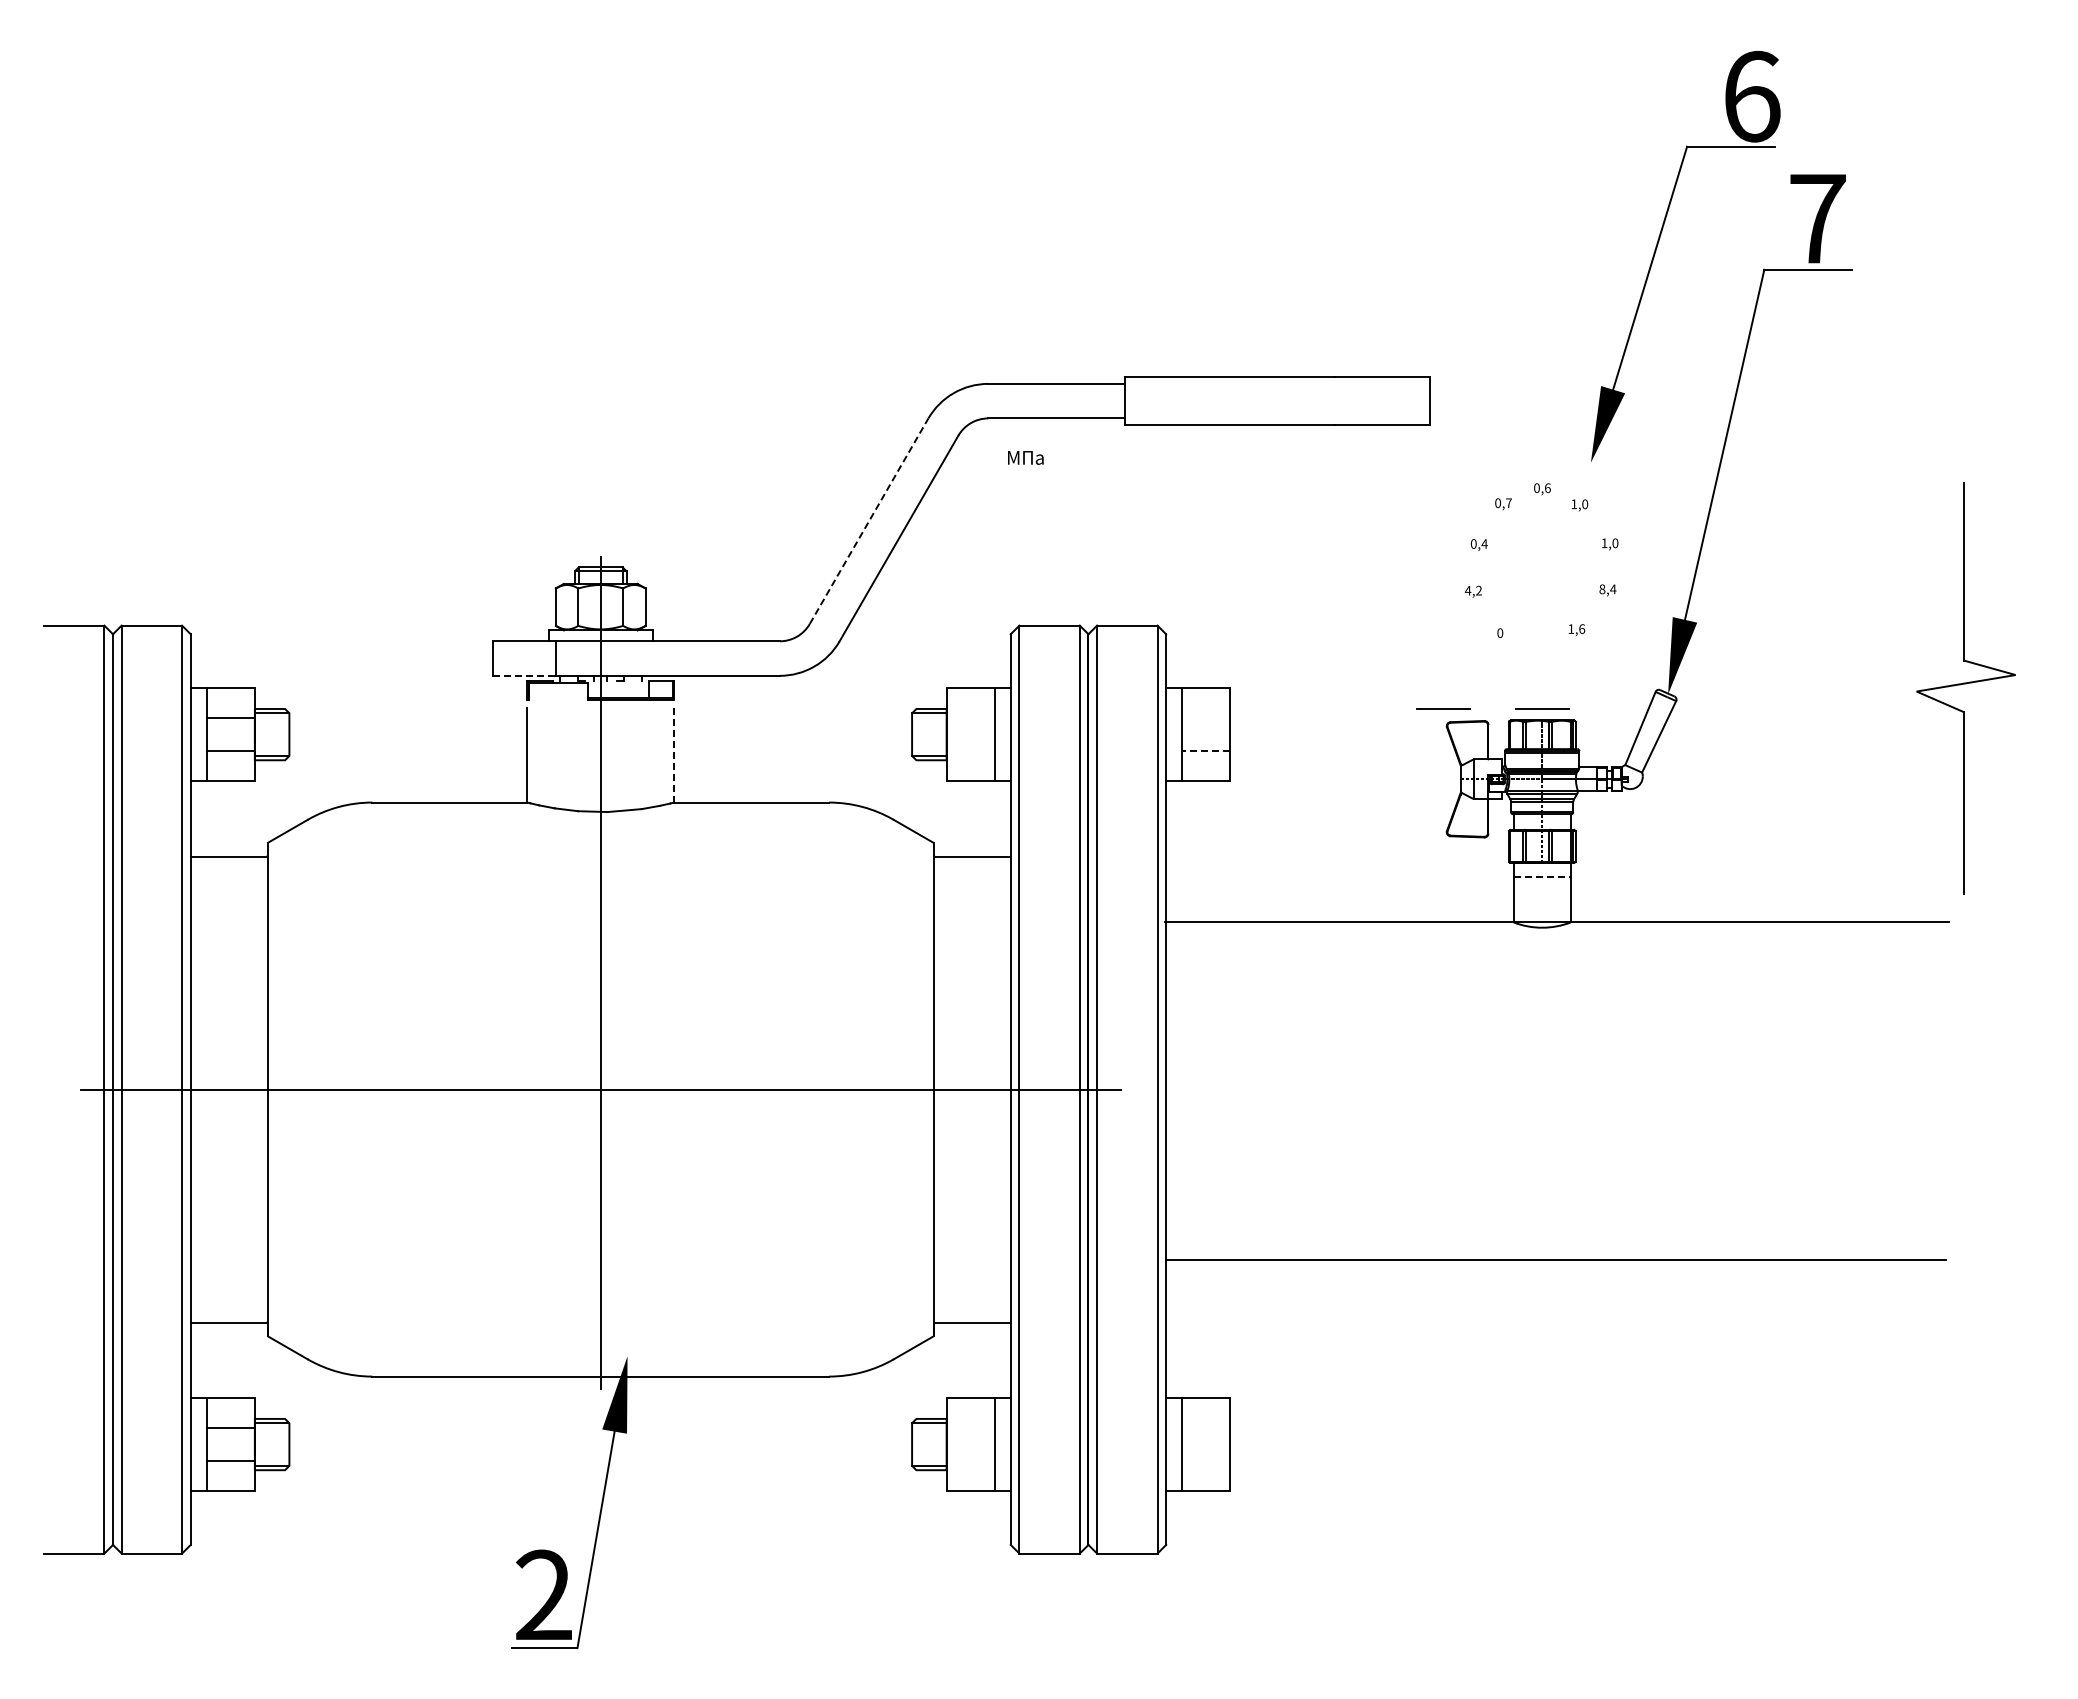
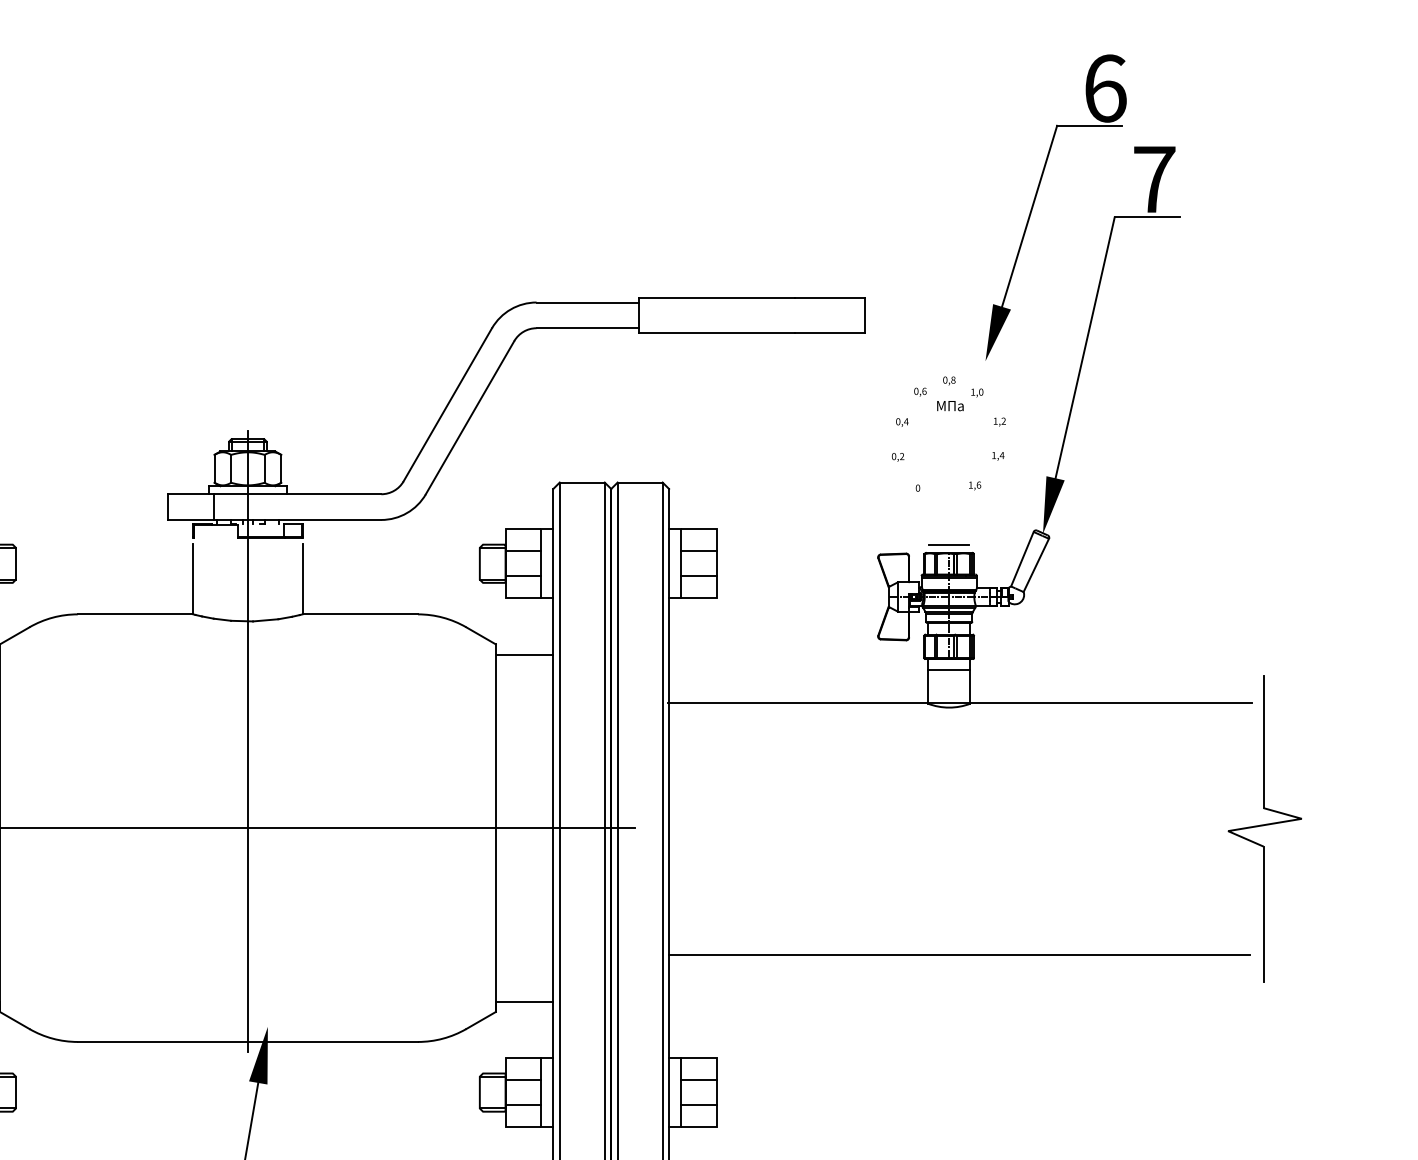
text: (1025, 457) -> (950, 405), moved
text: (1547, 487) -> (953, 379), 0,6 -> 0,8
text: (1508, 503) -> (924, 391), 0,7 -> 0,6
line: (869, 521) -> (448, 405), dashed -> solid
text: (1615, 543) -> (1003, 421), 1,0 -> 1,2
text: (1602, 589) -> (994, 455), 8,4 -> 1,4
text: (1467, 590) -> (893, 456), 4,2 -> 0,2
line: (524, 675) -> (191, 519), dashed -> solid
part: (1965, 688) -> (1264, 828), moved
line: (1443, 708) -> (875, 544), removed
line: (970, 717) -> (523, 551), added
line: (1206, 717) -> (699, 551), added
line: (970, 750) -> (523, 575), added
line: (1206, 750) -> (699, 575), dashed -> solid
line: (674, 755) -> (302, 579), dashed -> solid
line: (1542, 876) -> (949, 669), dashed -> solid
line: (970, 1428) -> (523, 1080), added
line: (1206, 1428) -> (699, 1080), added
line: (970, 1461) -> (523, 1105), added
line: (1206, 1461) -> (699, 1105), added

